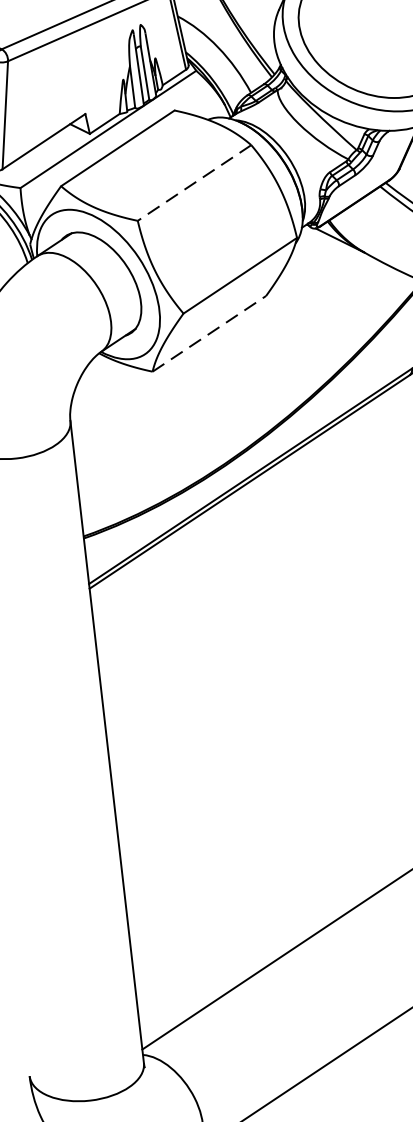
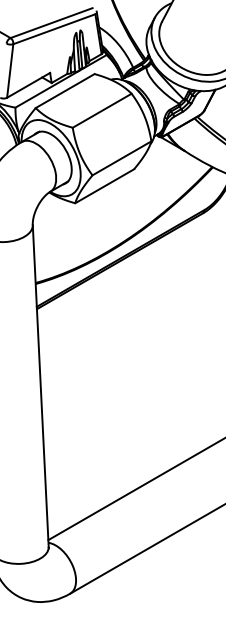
line: (193, 184) -> (101, 111), dashed -> solid
line: (210, 334) -> (105, 186), dashed -> solid

